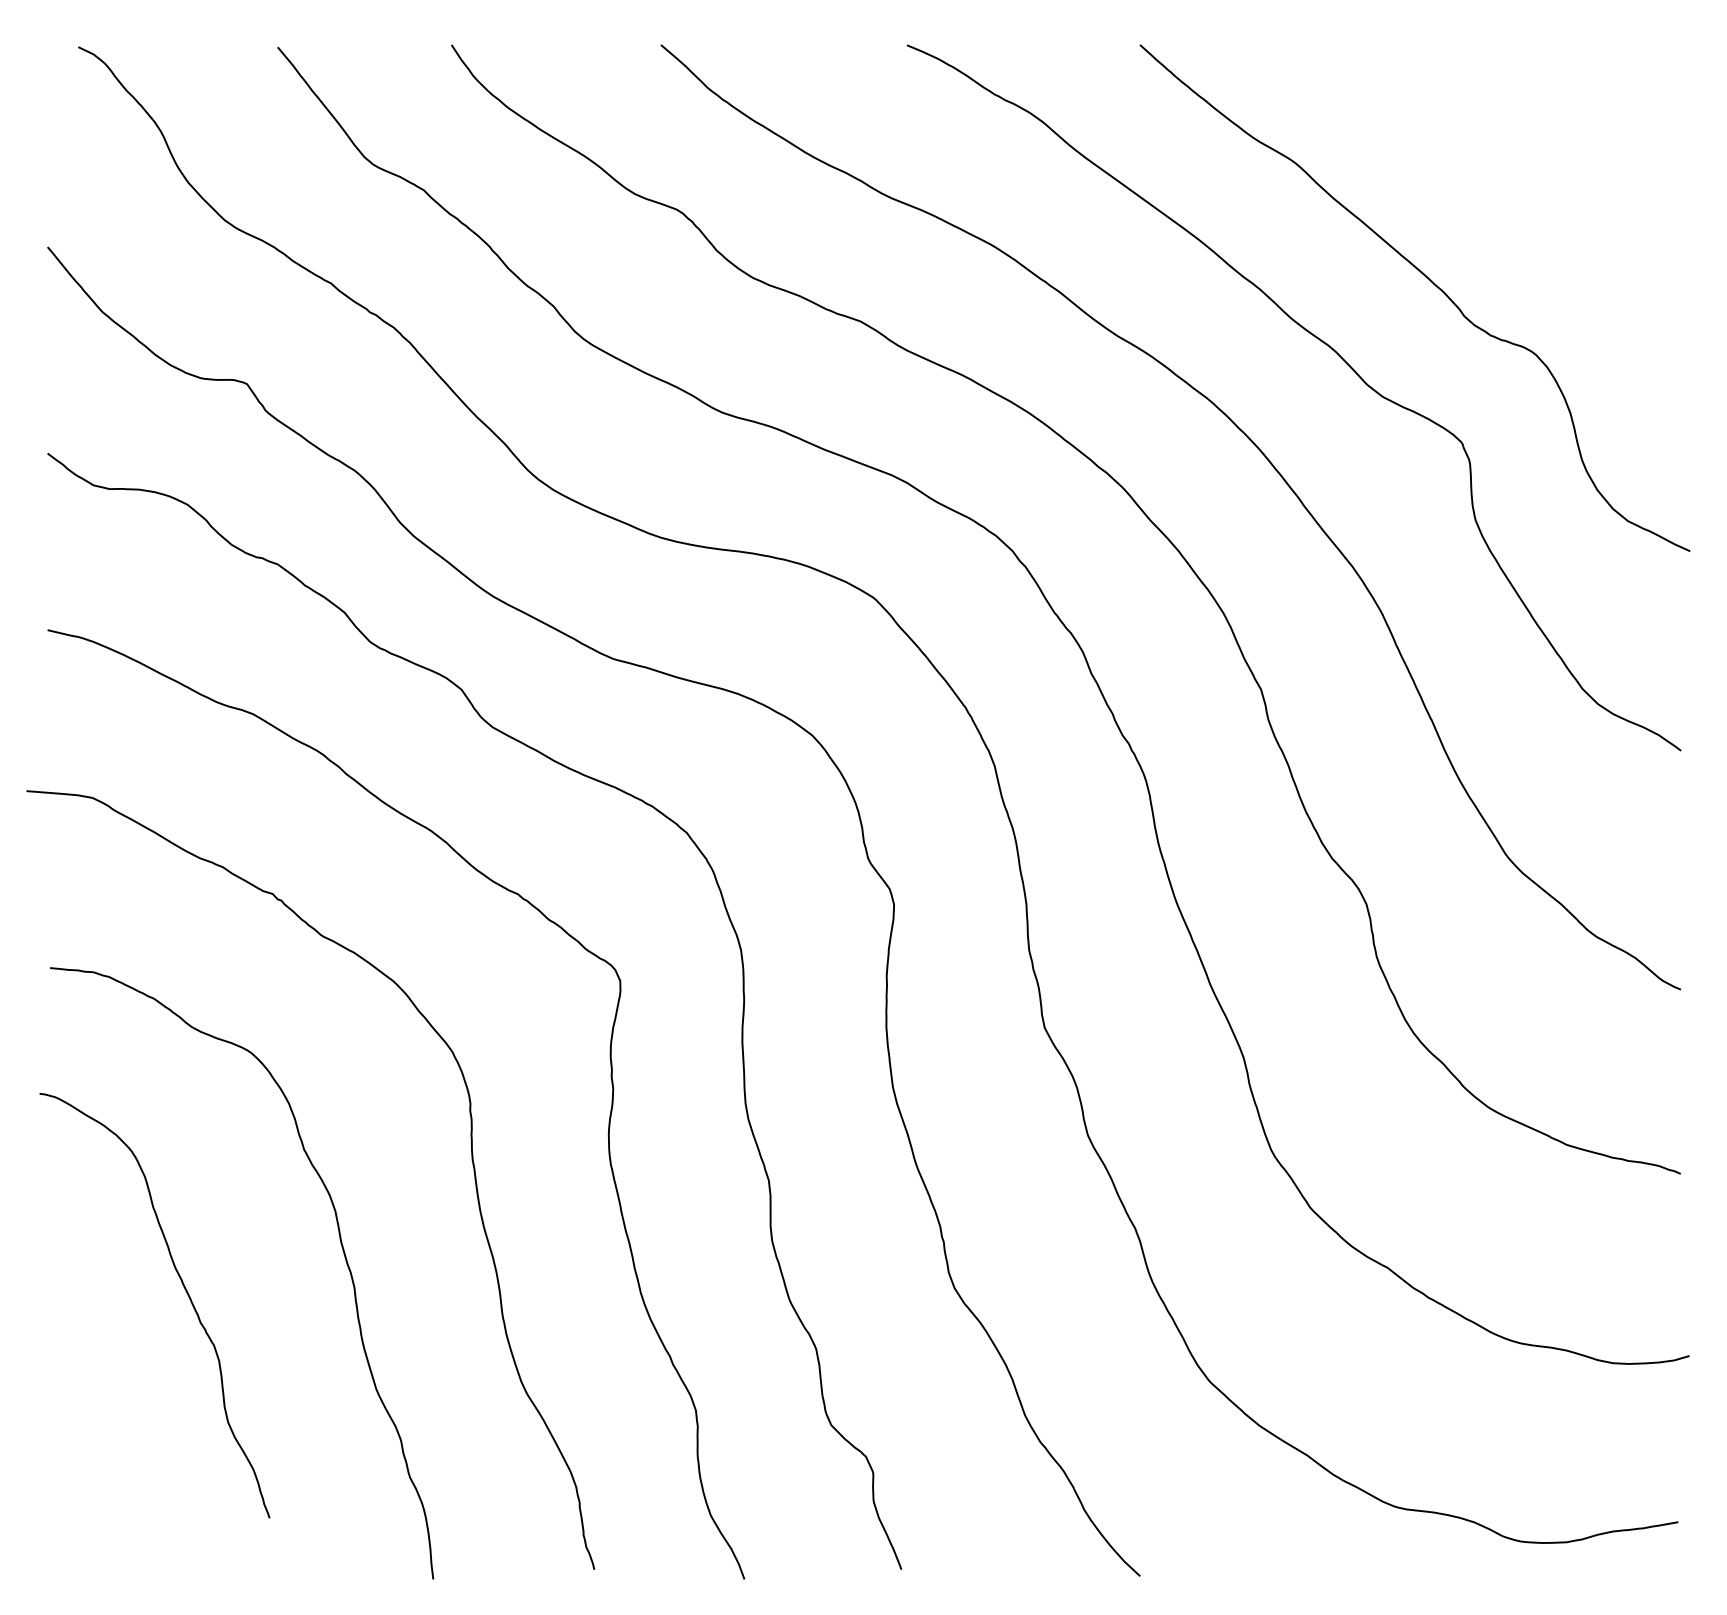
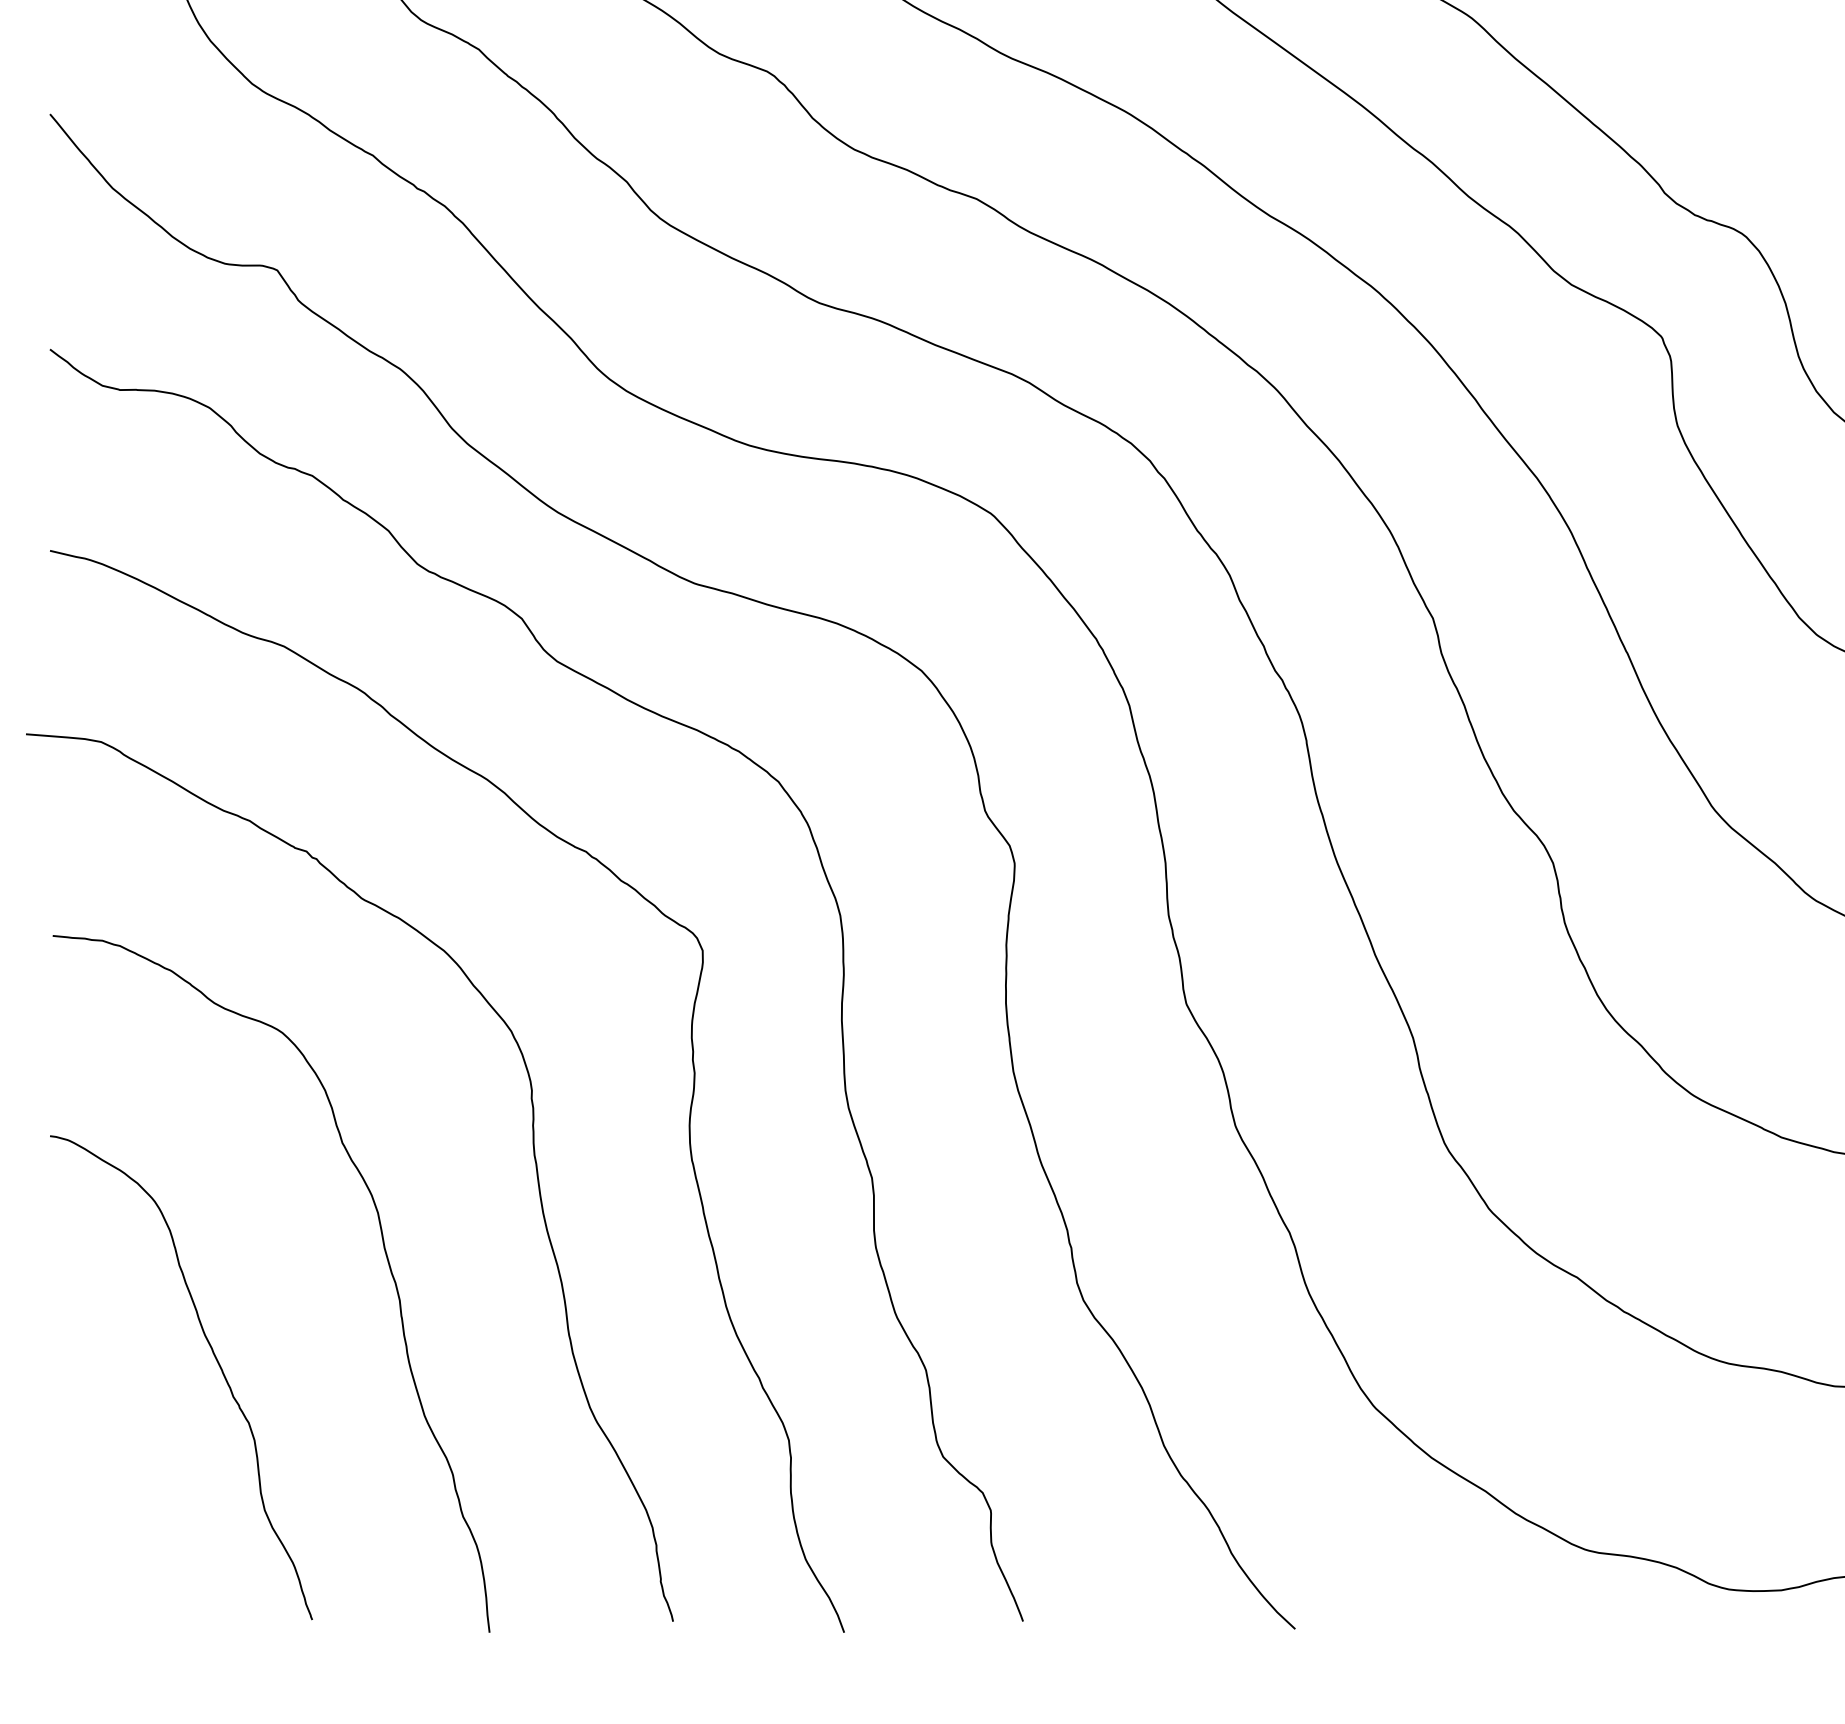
curve: (184, 1289) -> (215, 1359), moved

